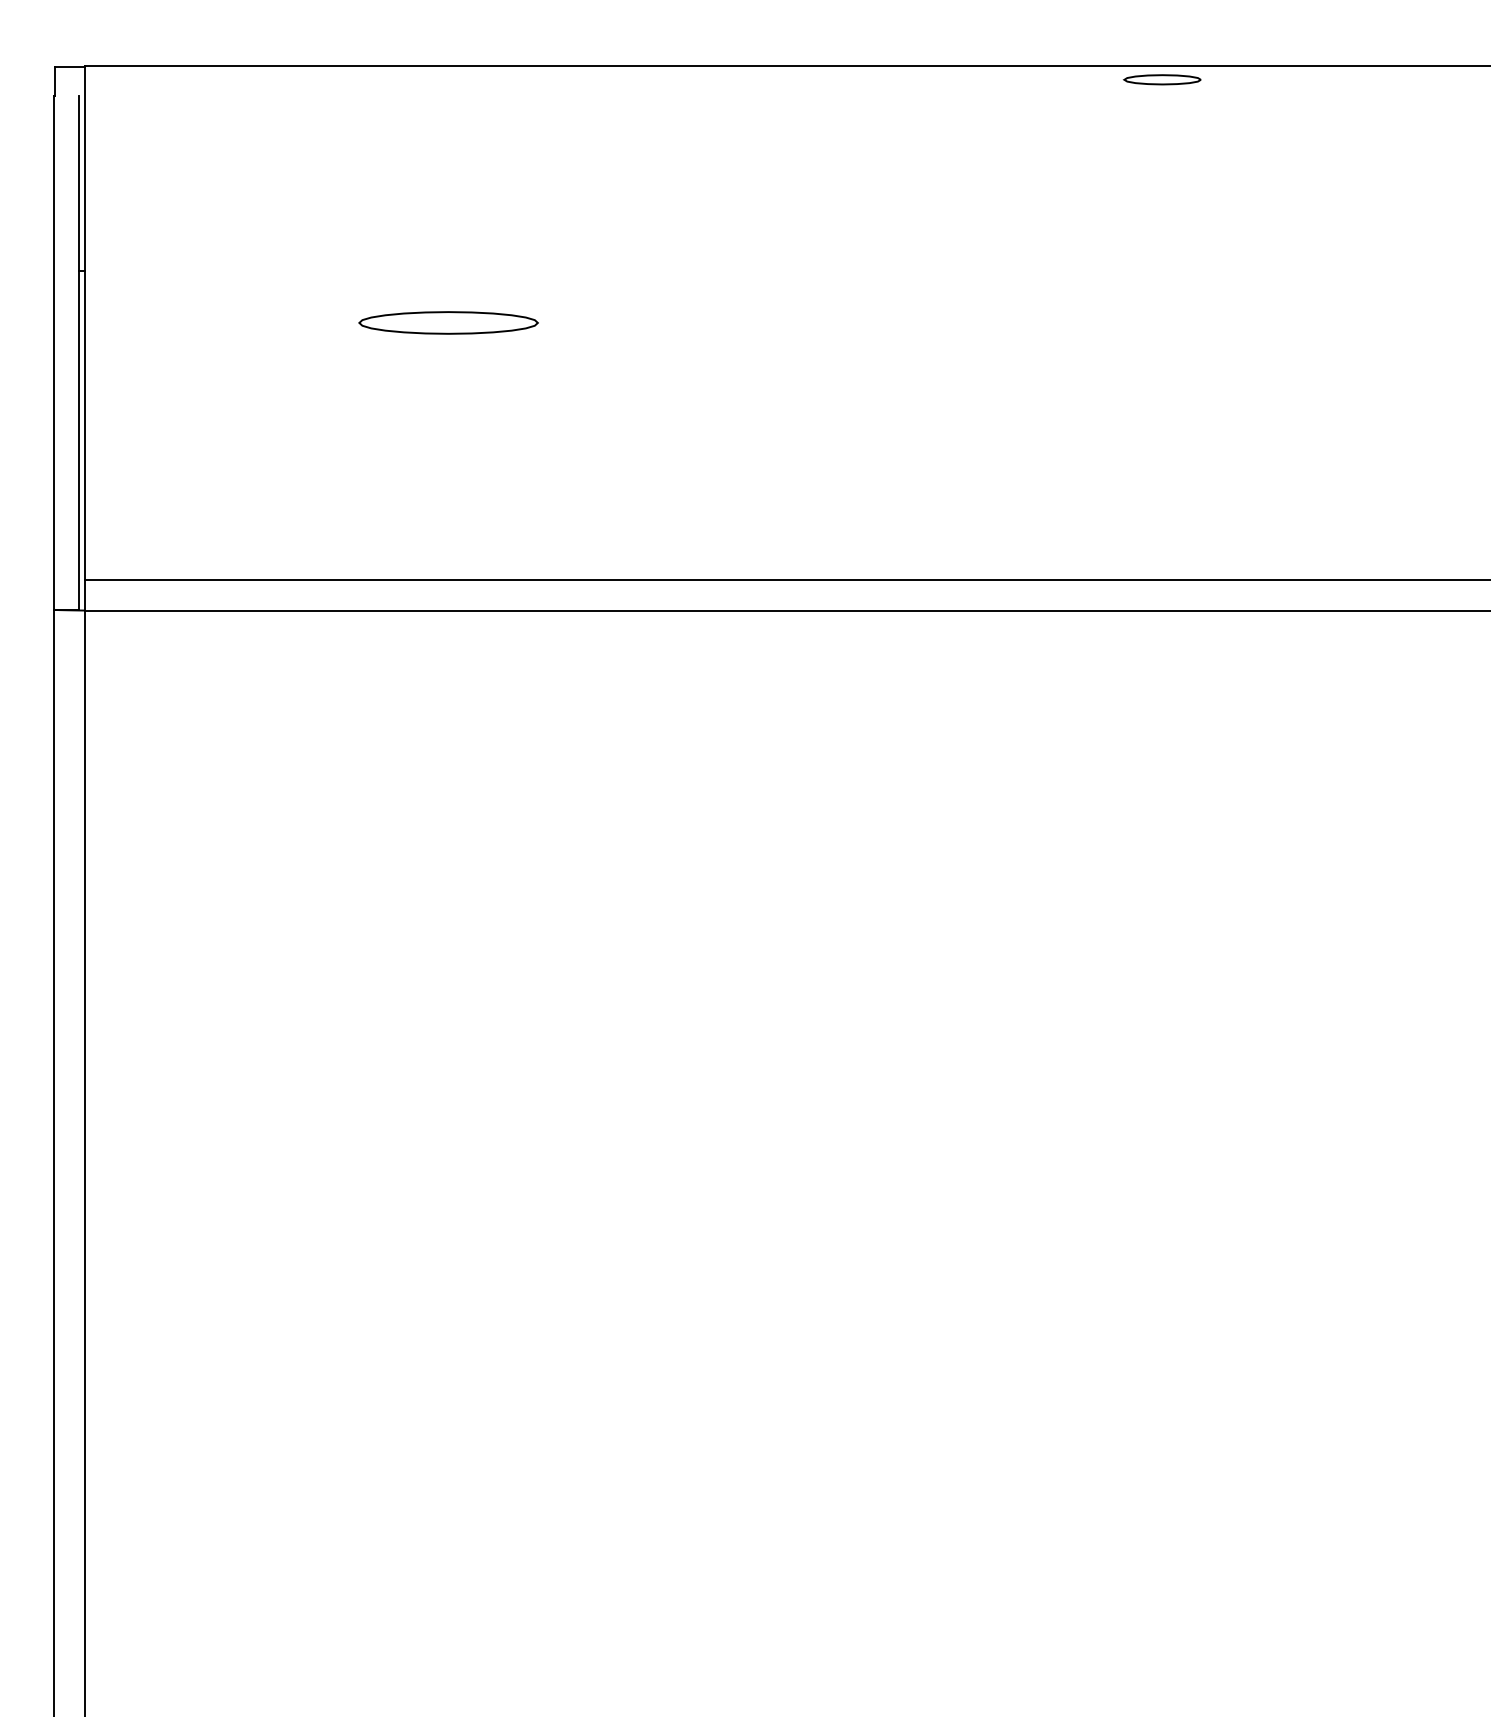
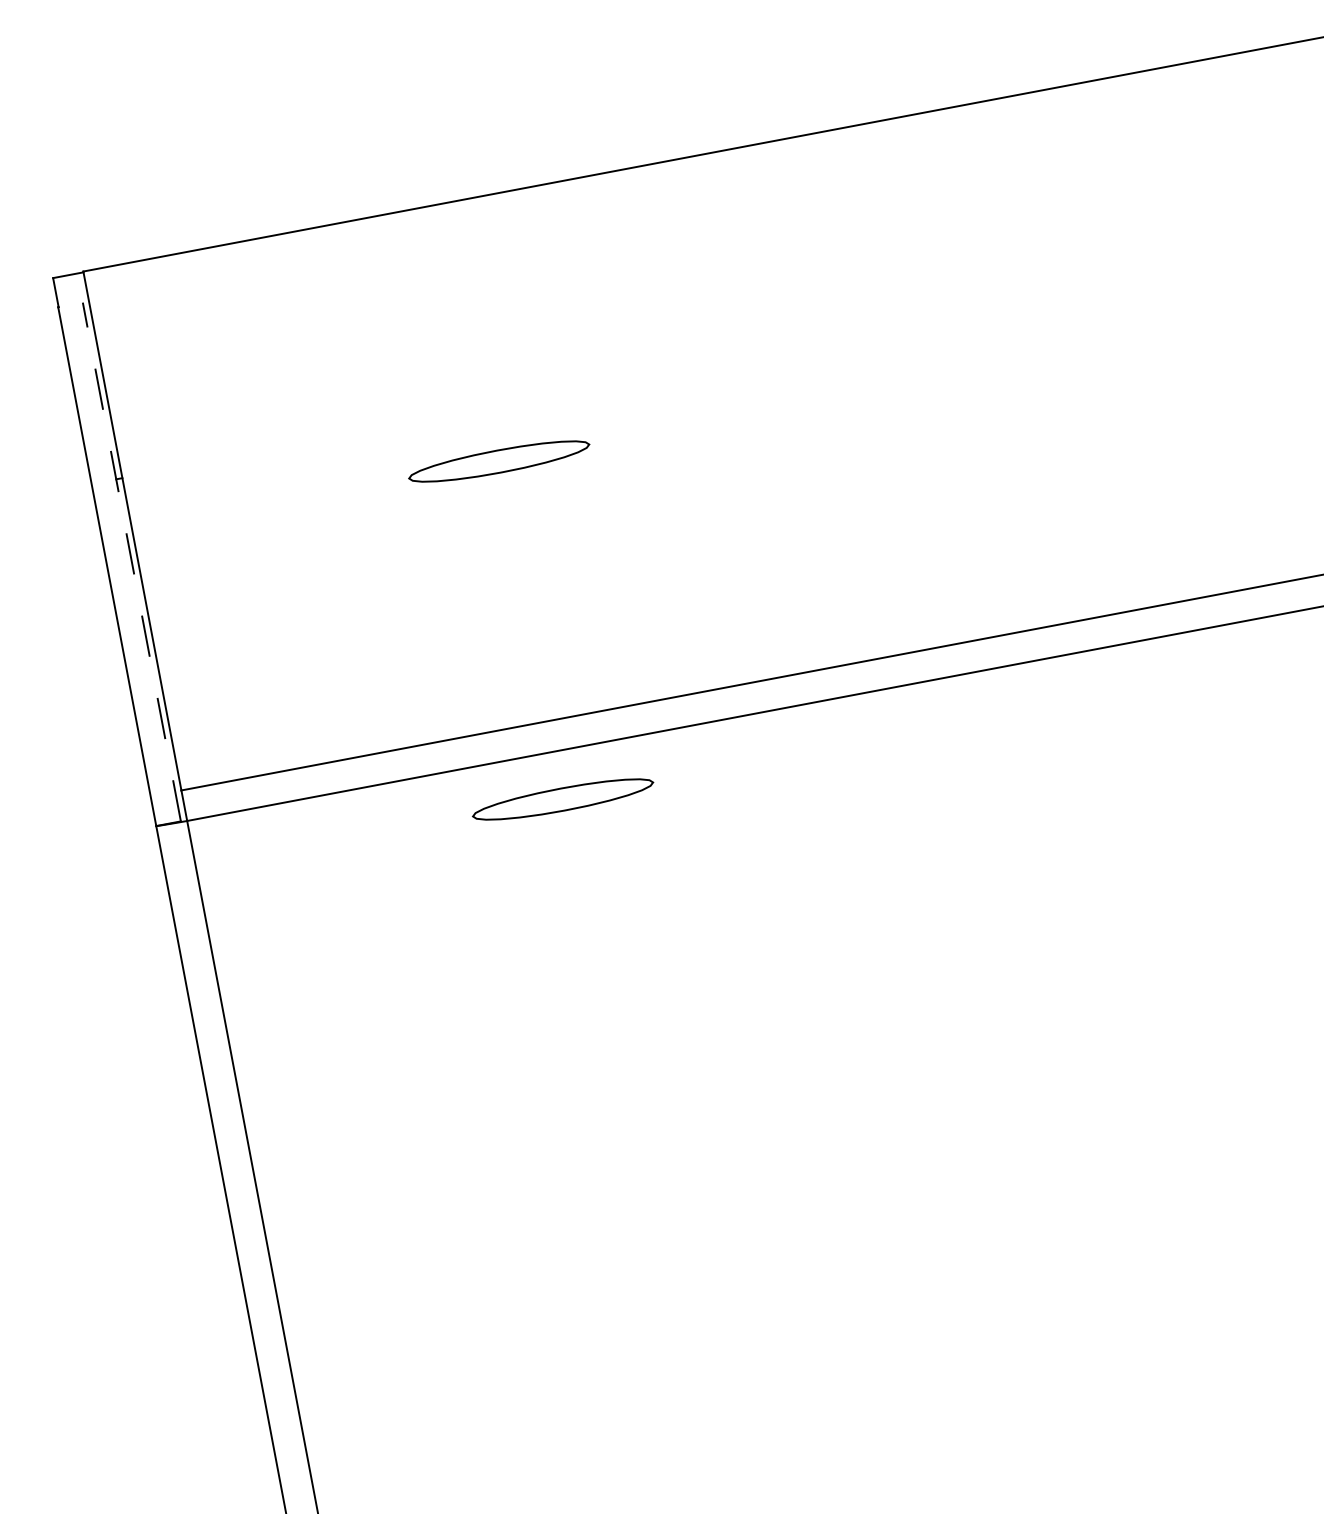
part: (1162, 79) -> (1172, 79), removed
line: (78, 352) -> (131, 561), solid -> dashed
part: (448, 657) -> (562, 799), added

